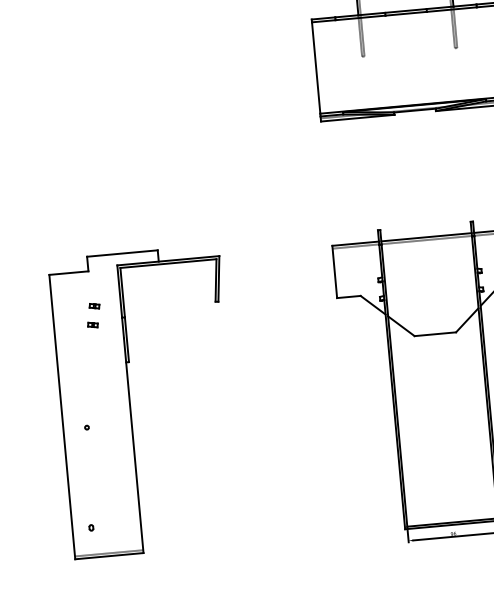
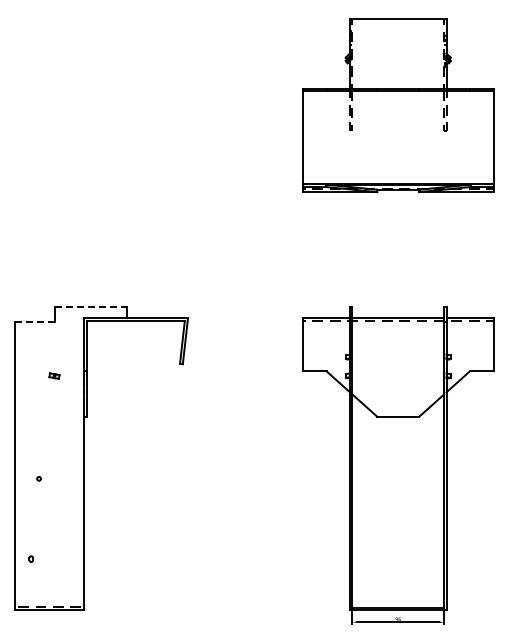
line: (122, 253) -> (90, 306), solid -> dashed
line: (68, 273) -> (34, 321), solid -> dashed
part: (94, 305) -> (57, 356), removed
part: (90, 527) -> (30, 558), moved

